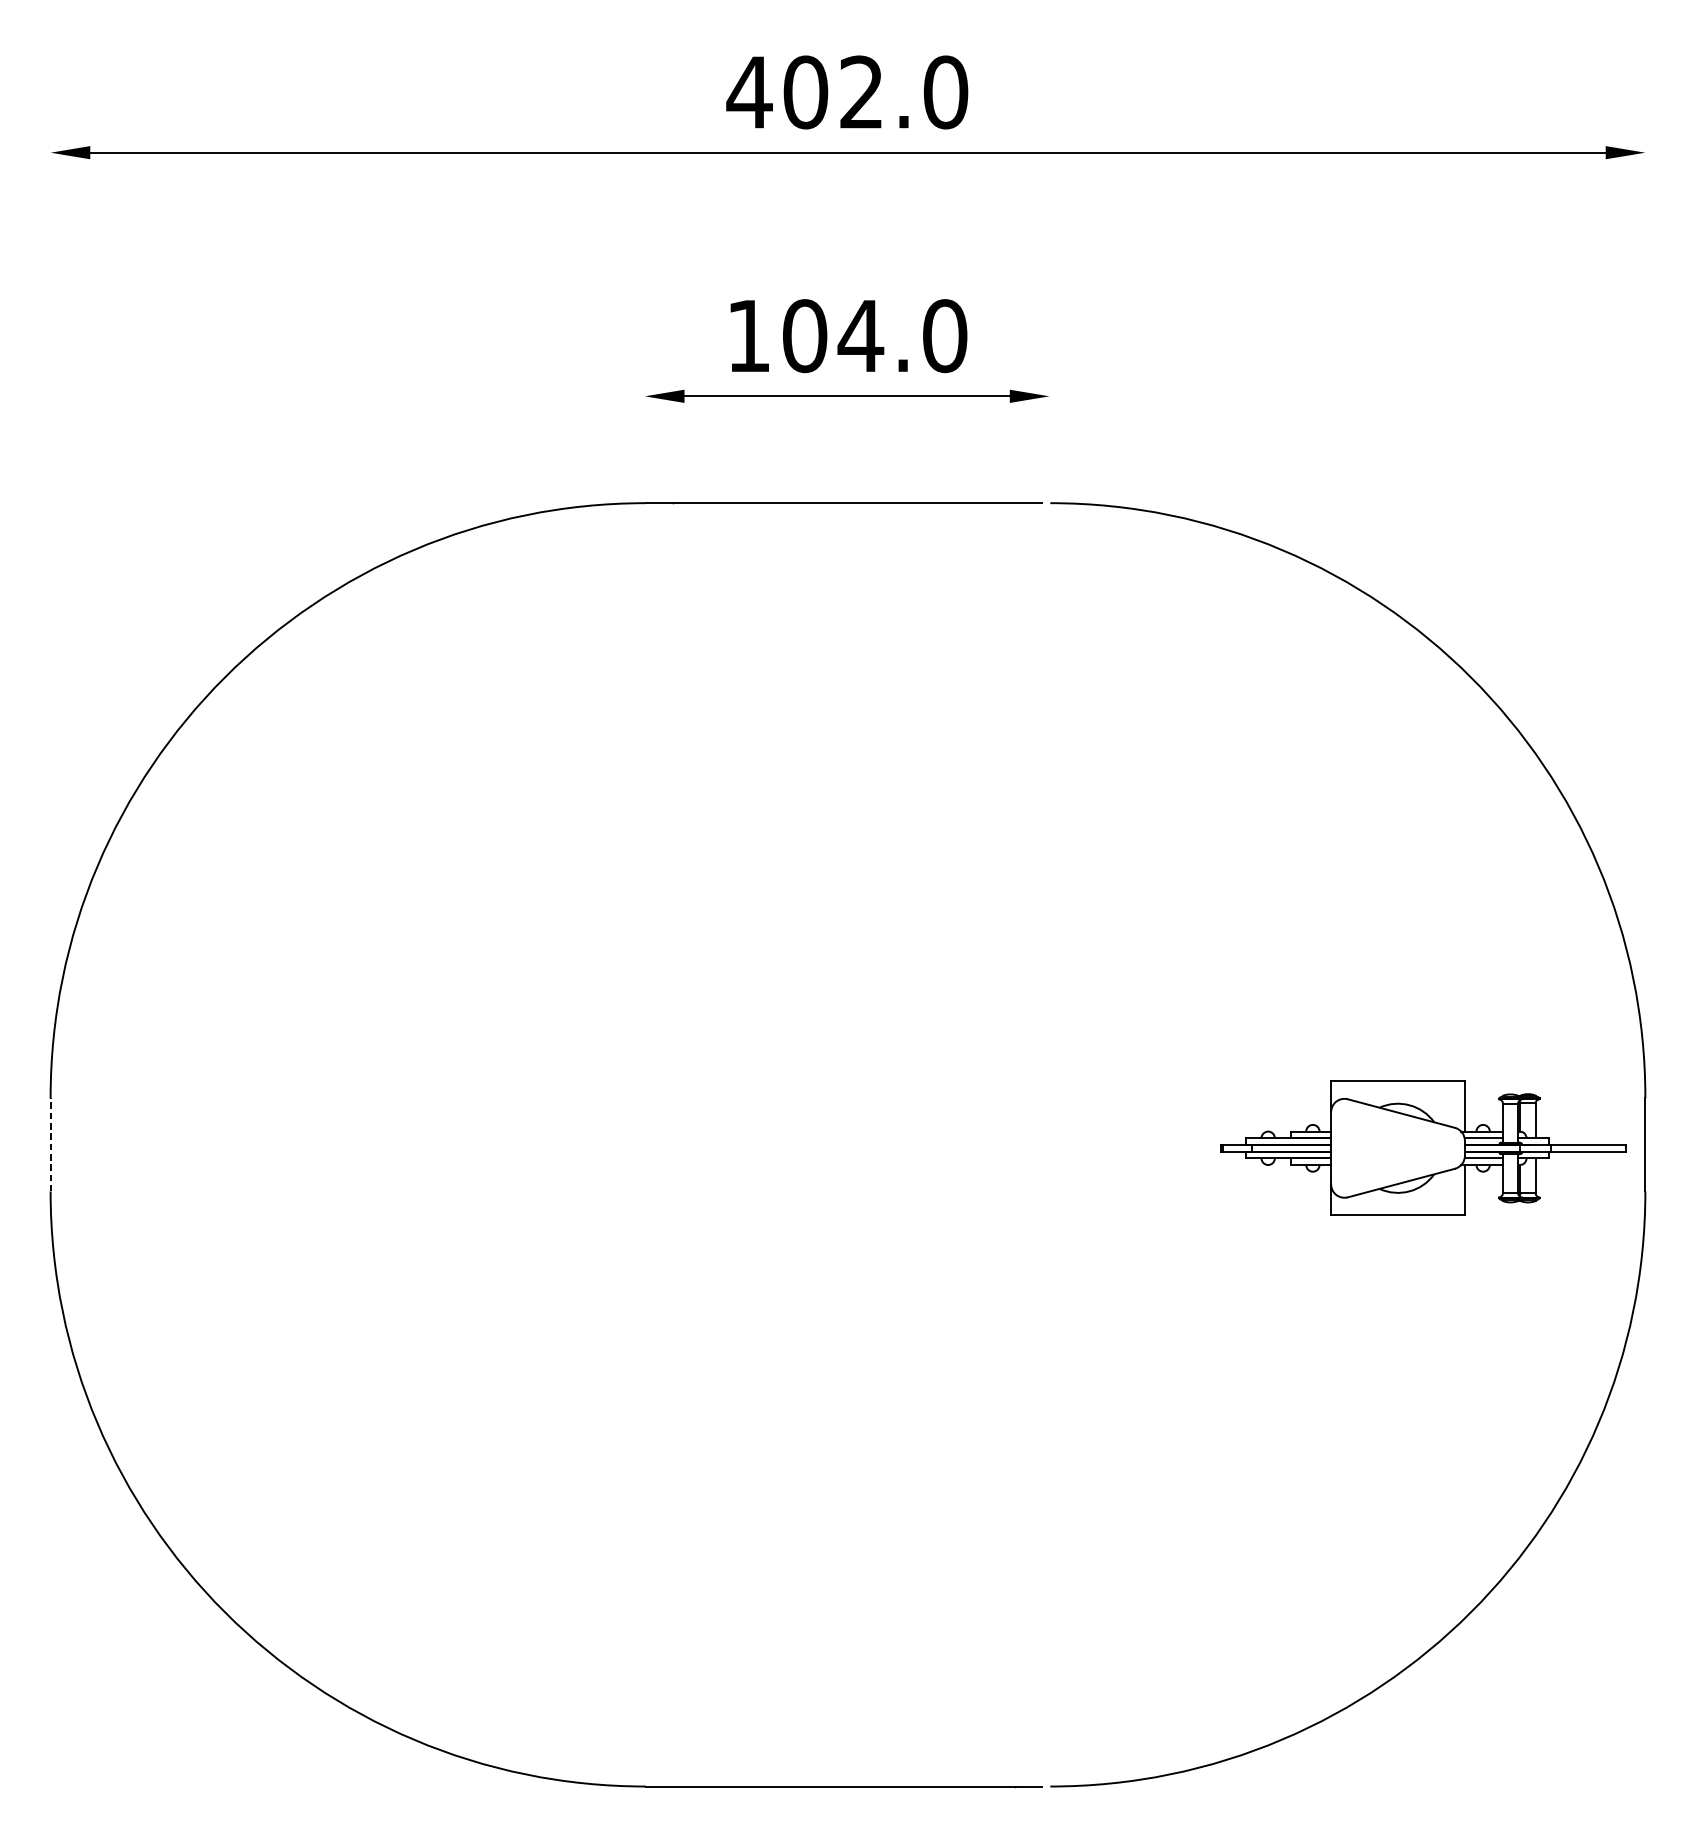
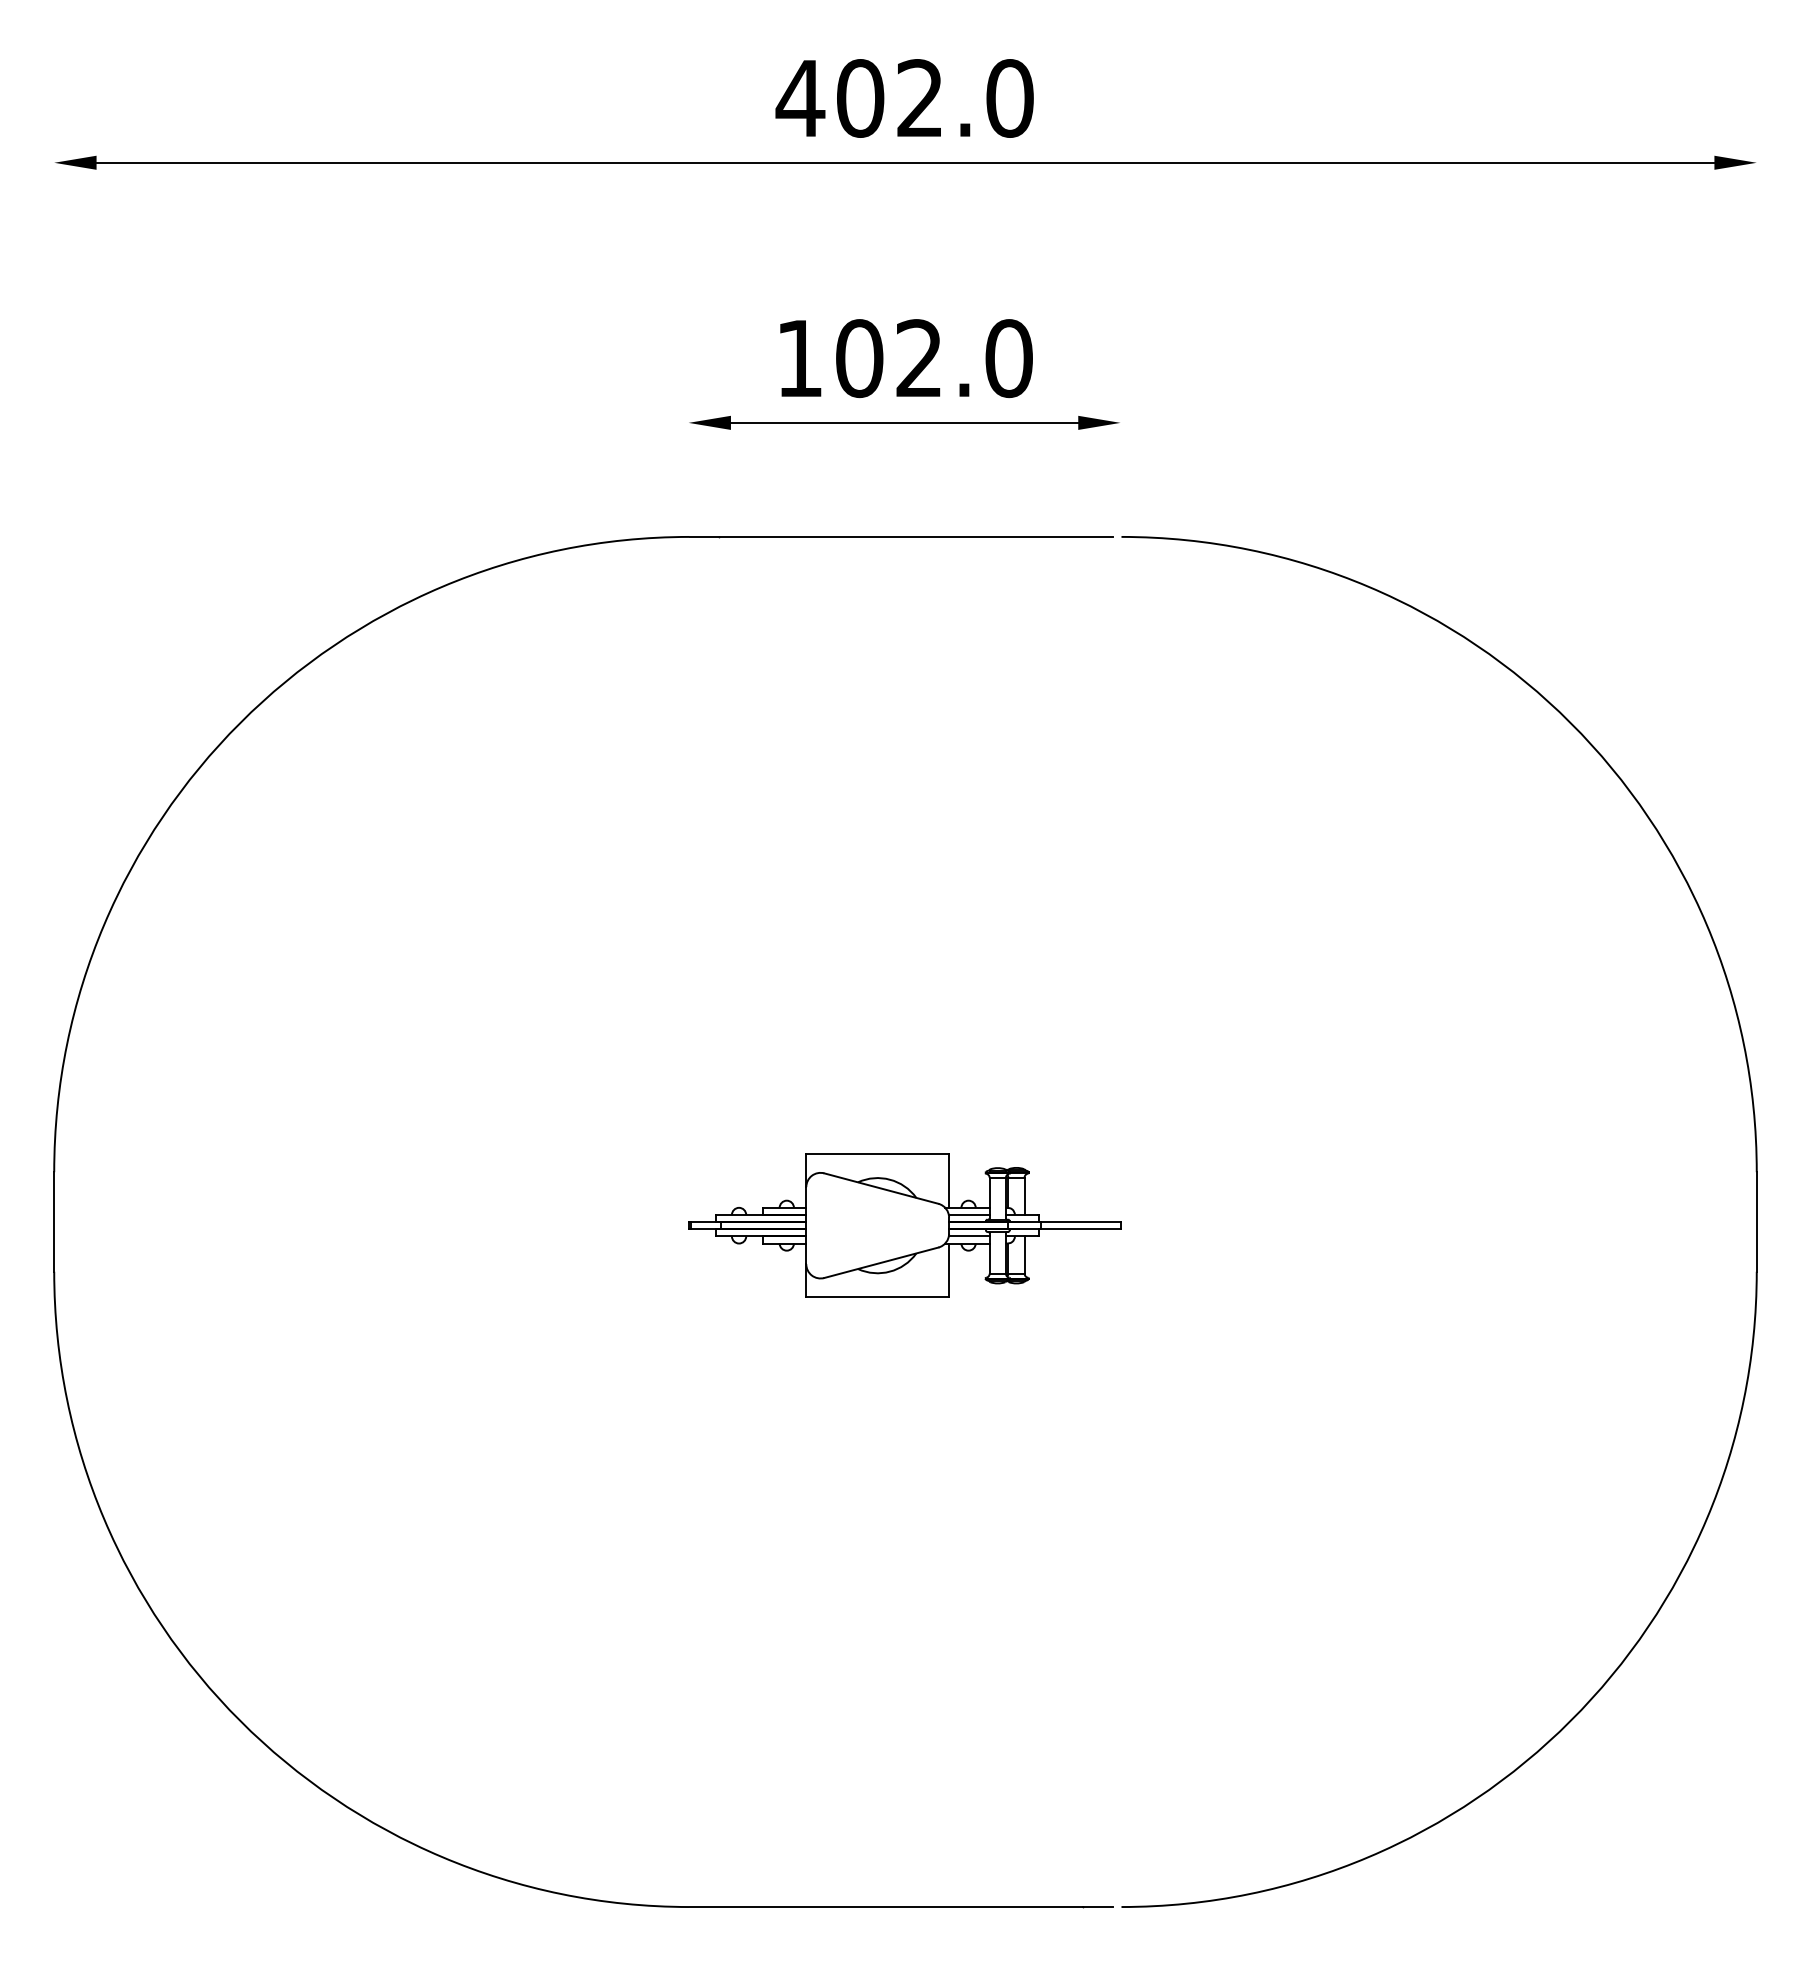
text: (861, 335) -> (919, 357), 104.0 -> 102.0
line: (50, 1144) -> (54, 1221), dashed -> solid
part: (1423, 1148) -> (904, 1225), moved

